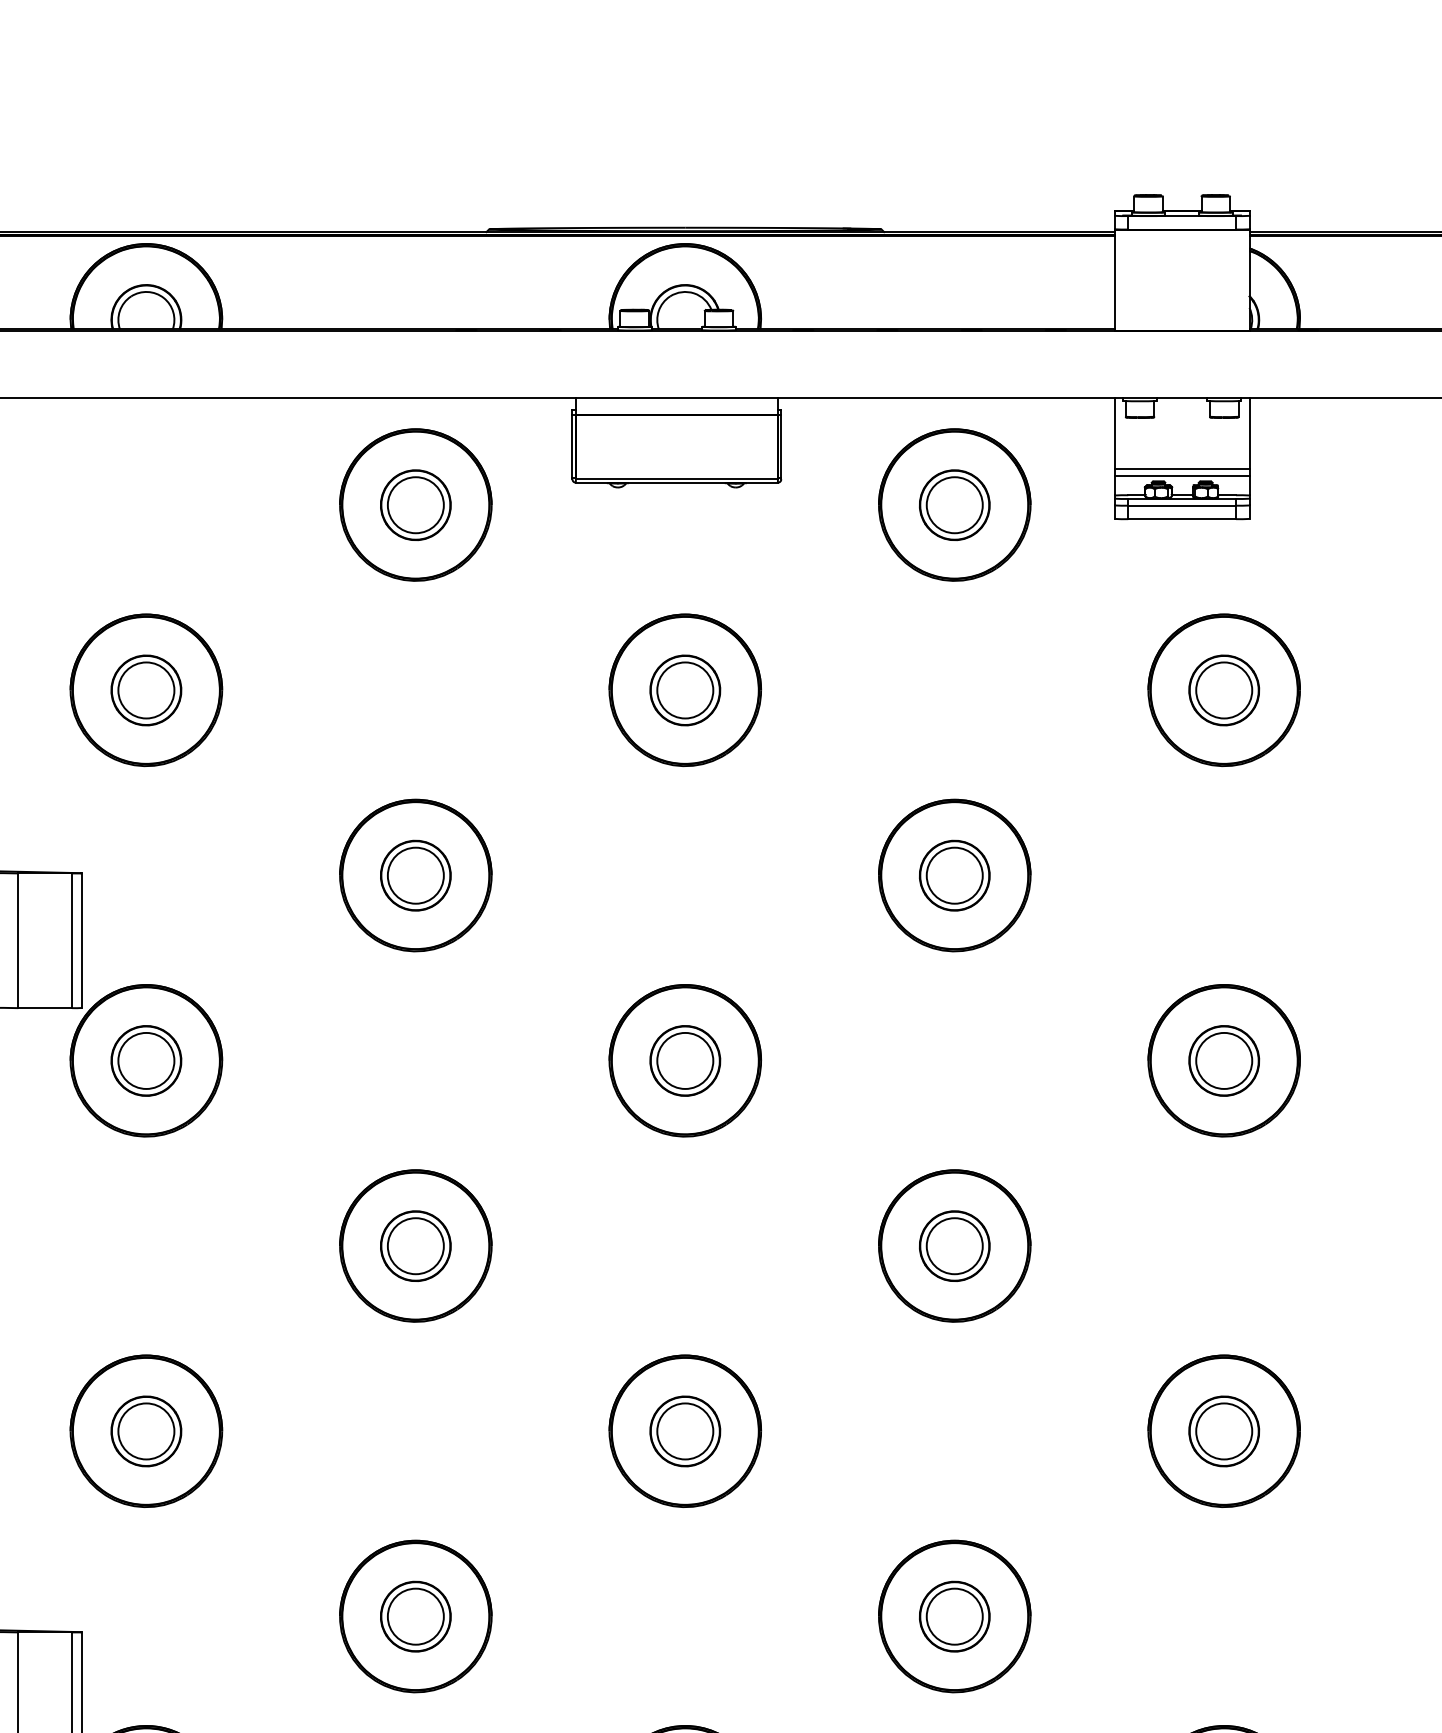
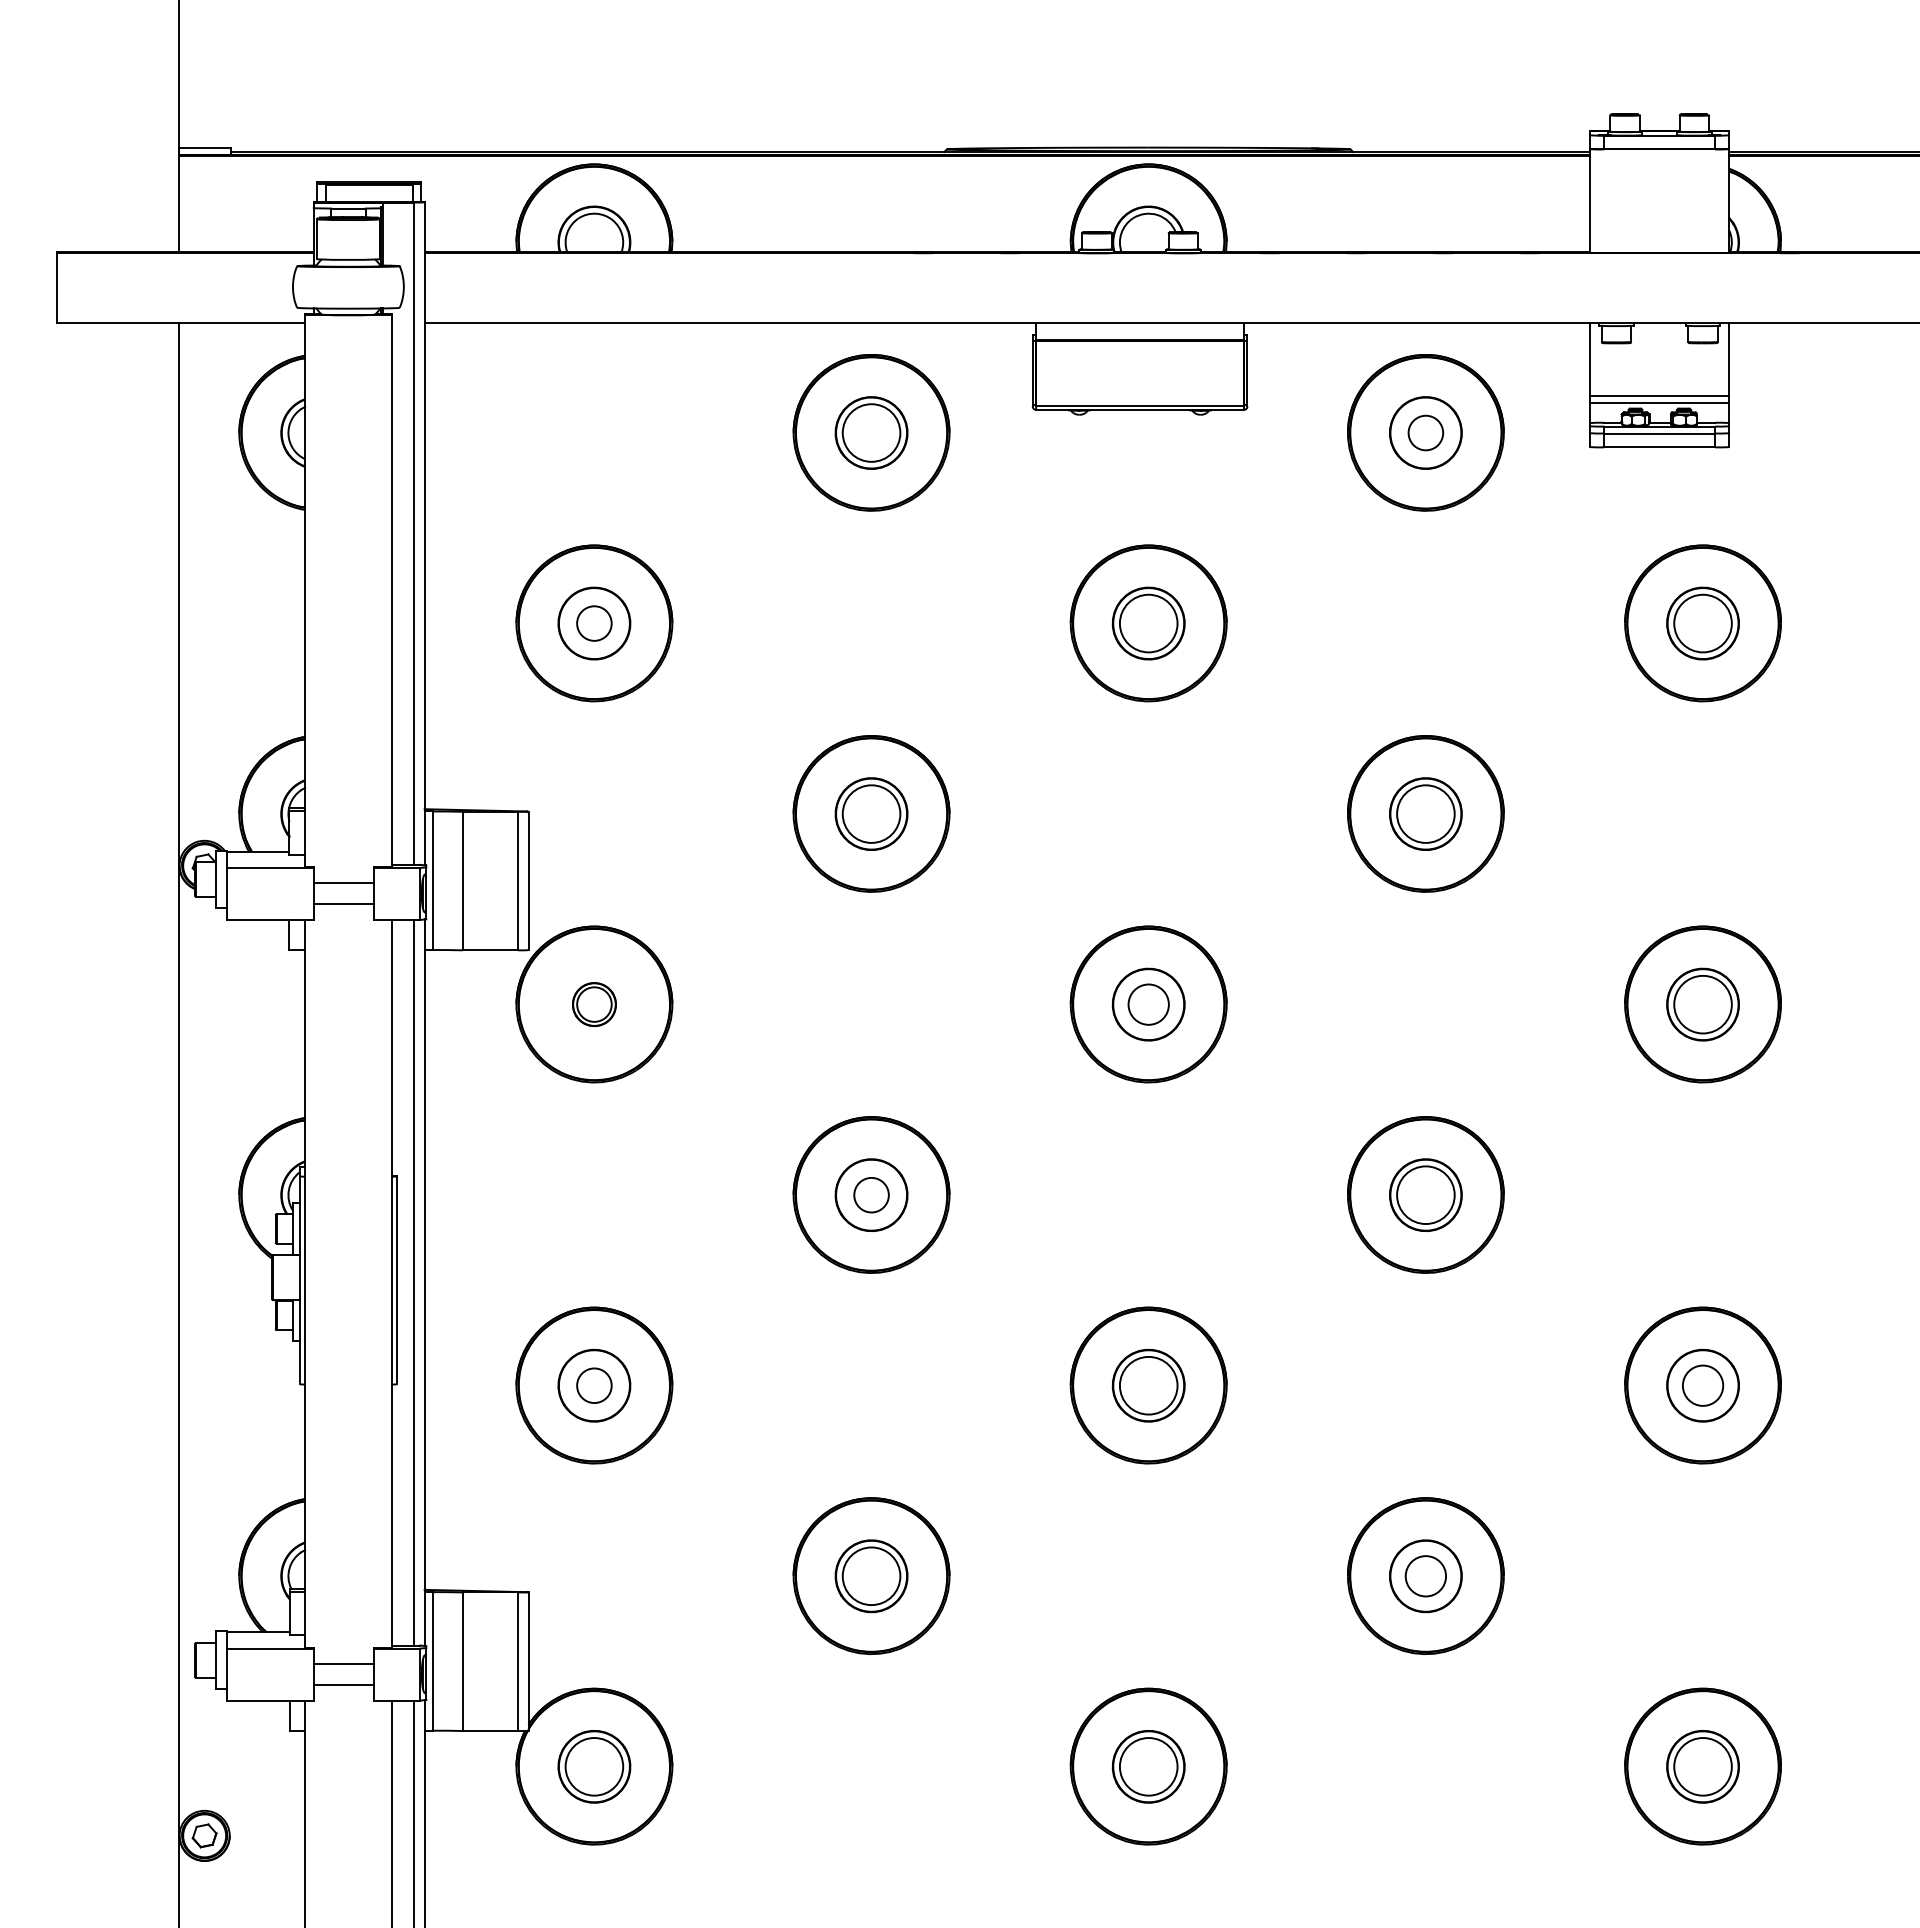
circle: (954, 504) -> (1425, 432), size x0.6
circle: (146, 690) -> (594, 623), size x0.6
part: (146, 1060) -> (594, 1004), size x0.6
circle: (685, 1060) -> (1148, 1004), size x0.7
circle: (415, 1246) -> (871, 1195), size x0.6
circle: (146, 1431) -> (594, 1385), size x0.6
circle: (1223, 1431) -> (1702, 1385), size x0.7
circle: (954, 1616) -> (1425, 1576), size x0.7

